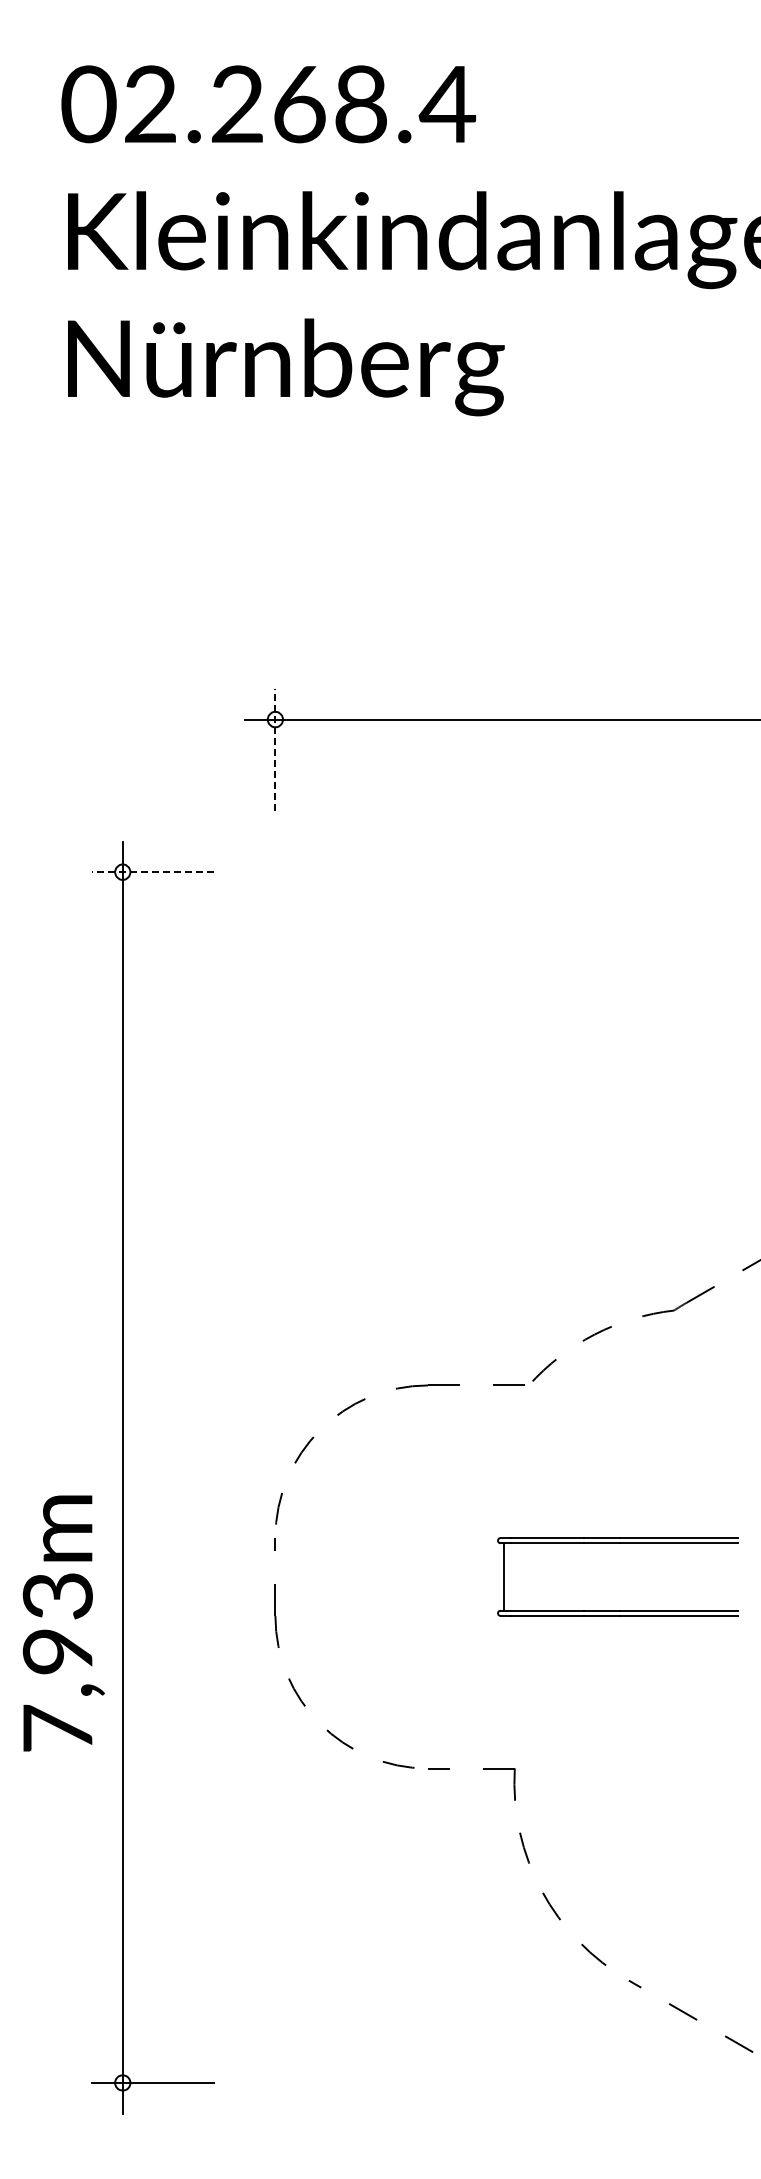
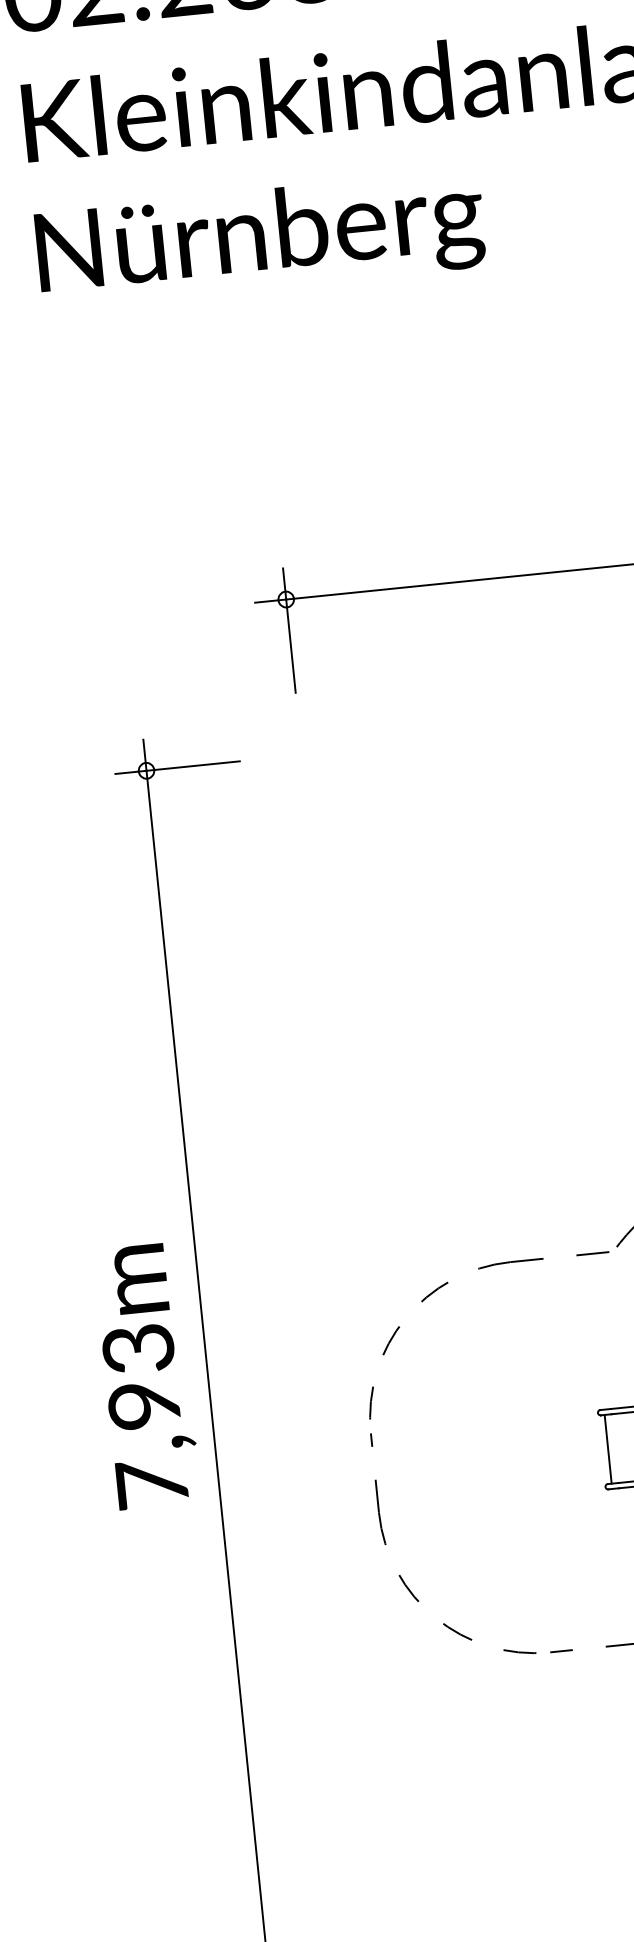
line: (275, 749) -> (289, 630), dashed -> solid
line: (152, 872) -> (176, 768), dashed -> solid
text: (63, 1623) -> (147, 1376), moved

